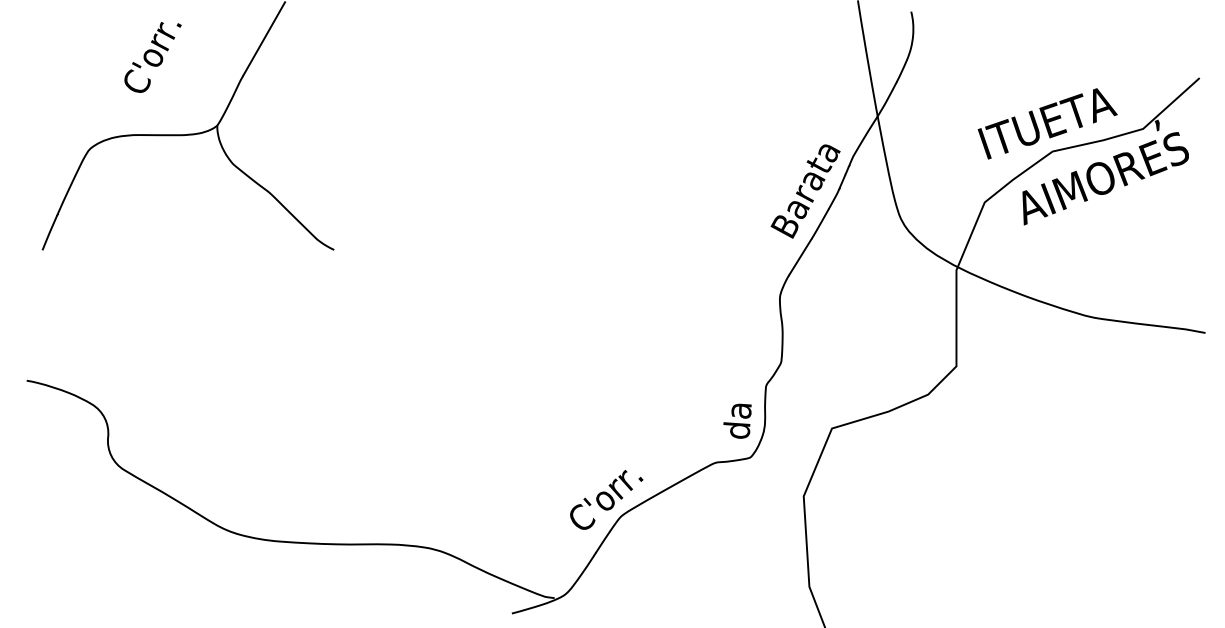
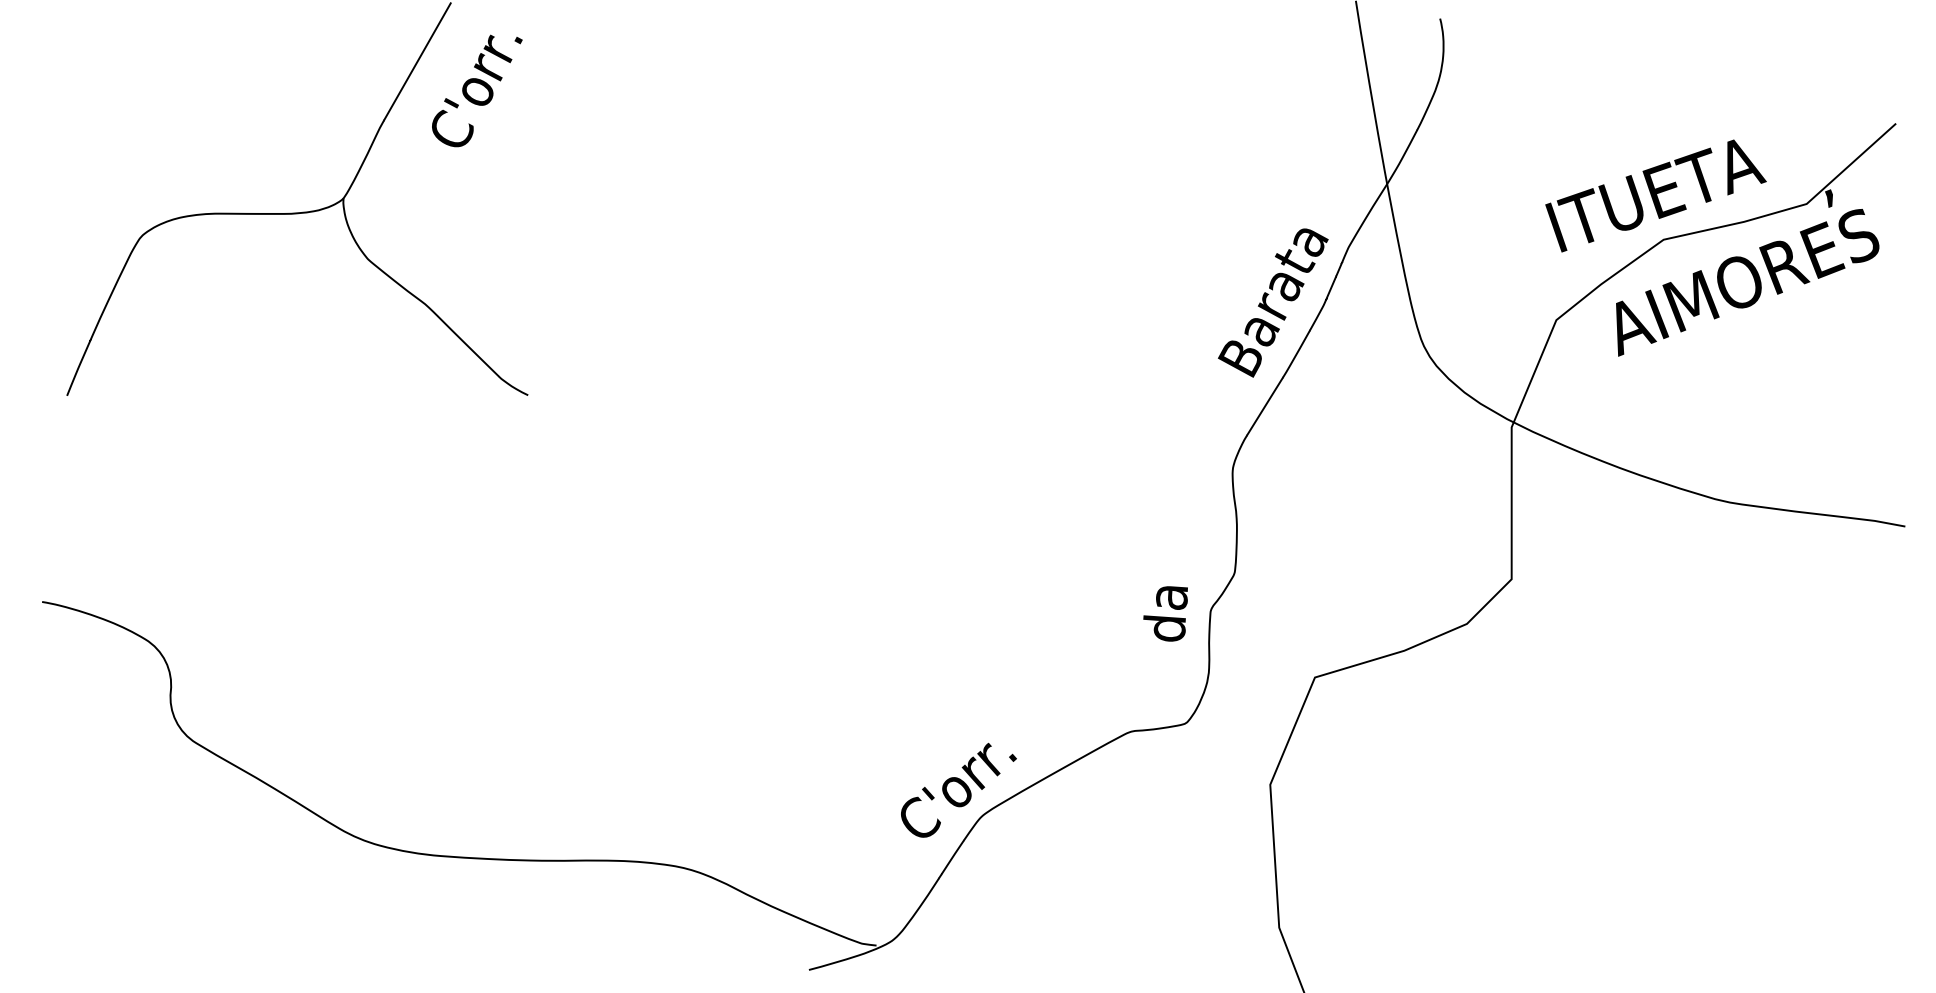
text: (152, 57) -> (476, 91), moved
text: (737, 420) -> (1165, 612), moved

